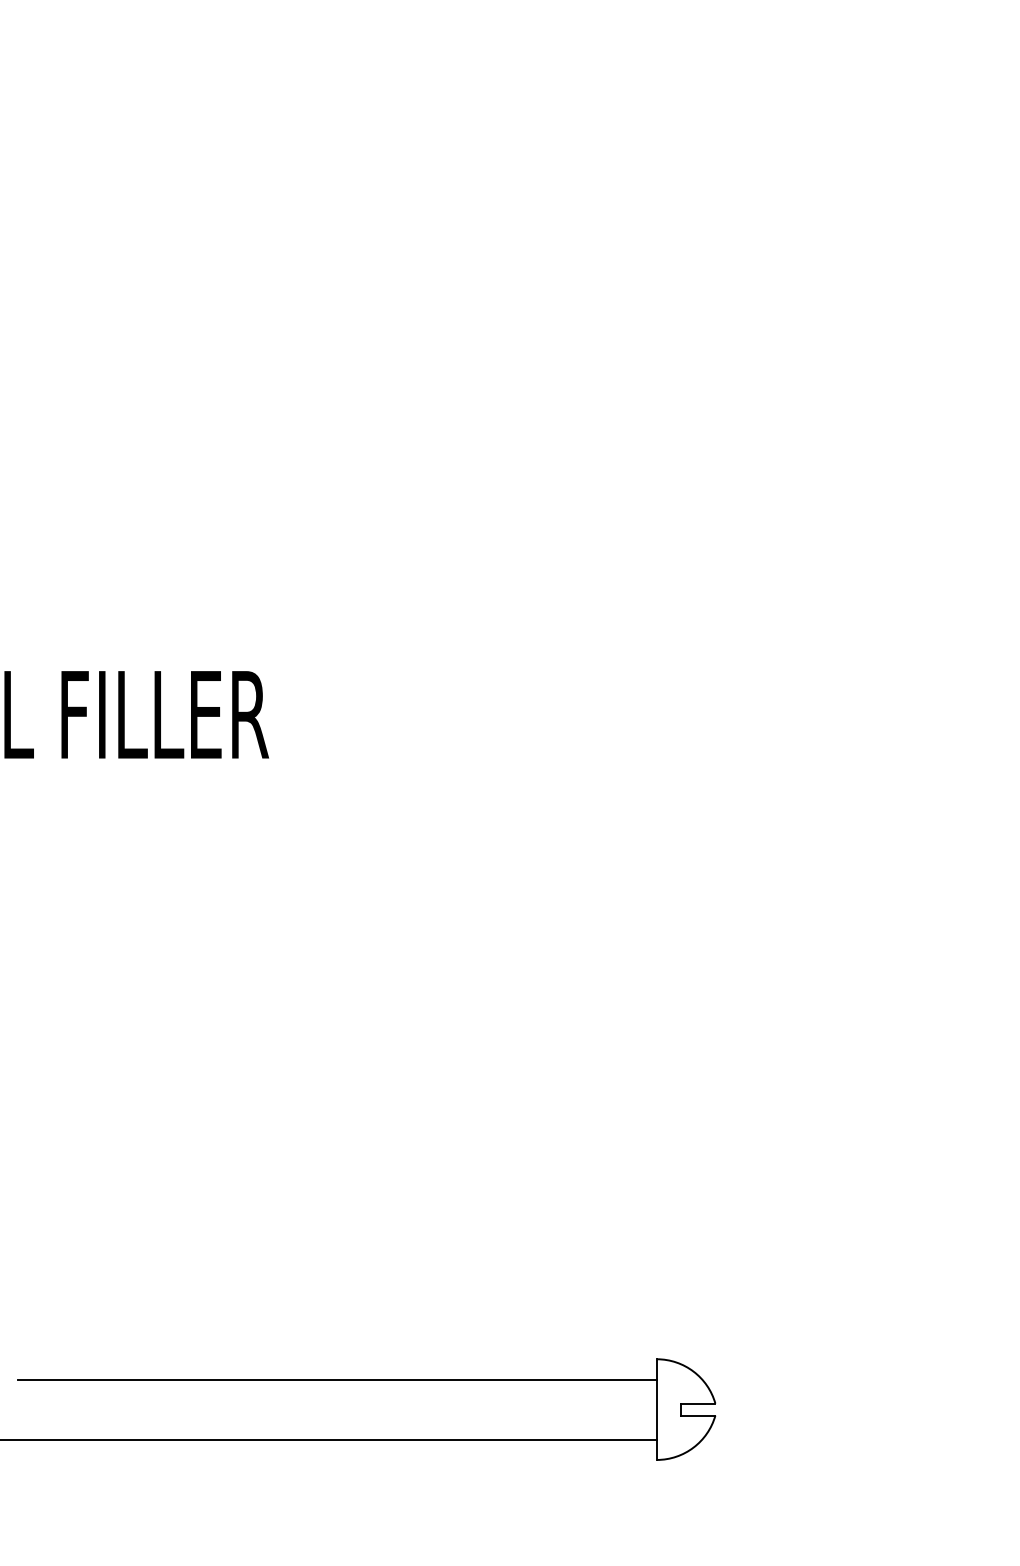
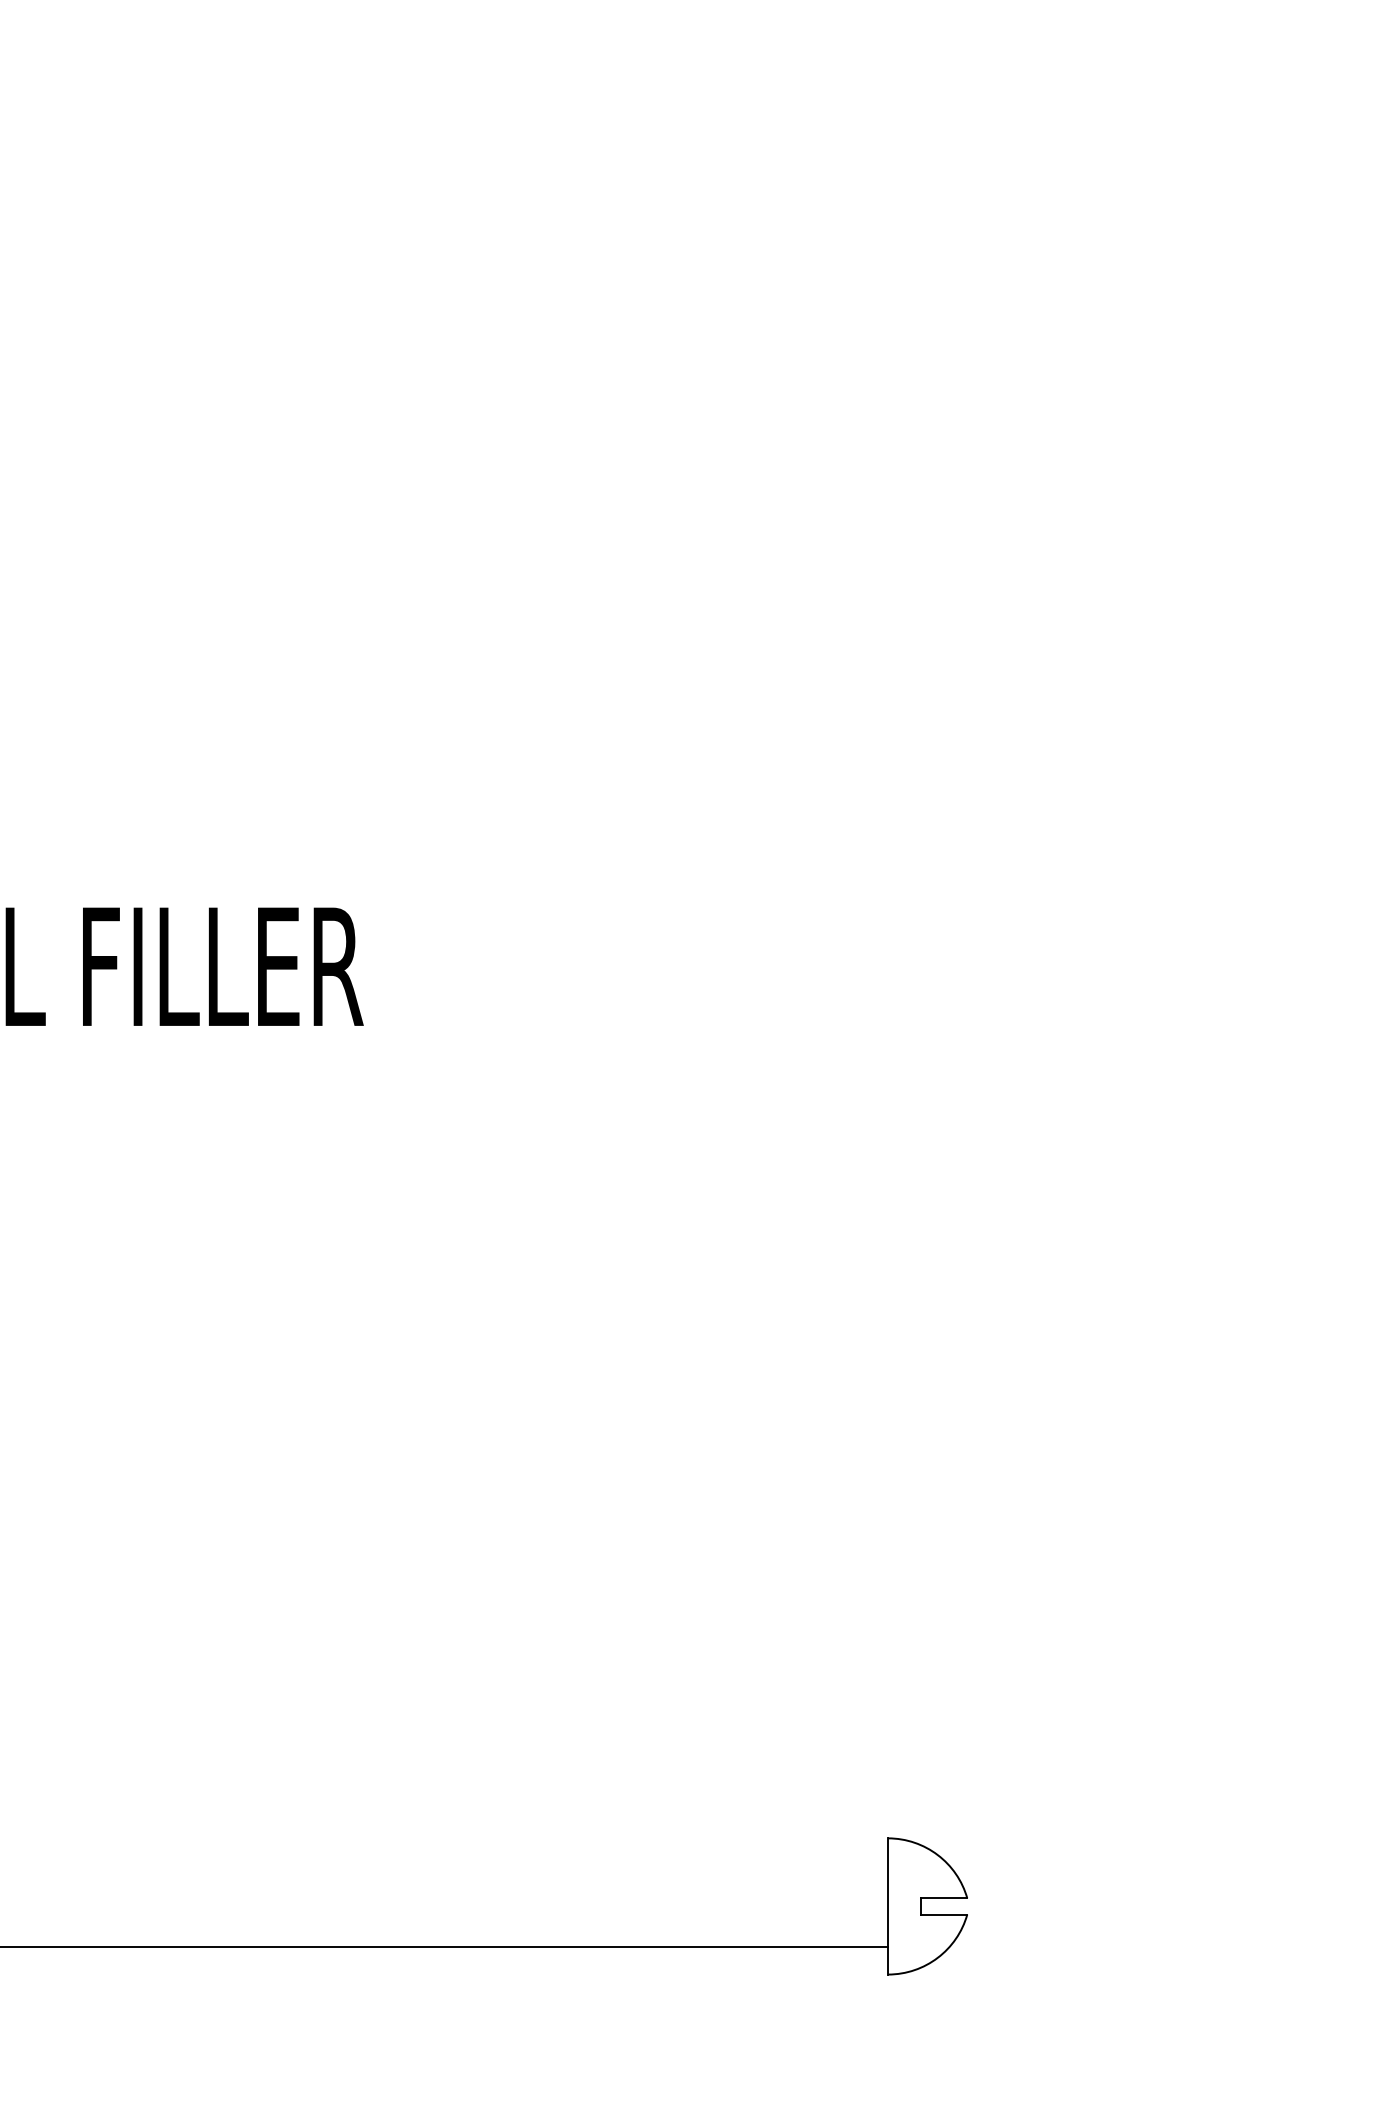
line: (336, 1379) -> (455, 1865), removed

